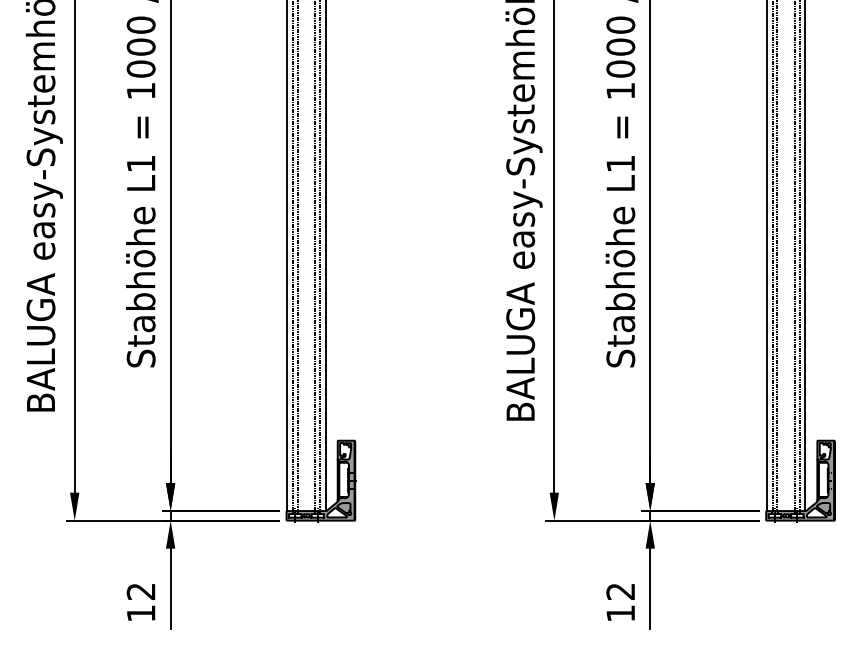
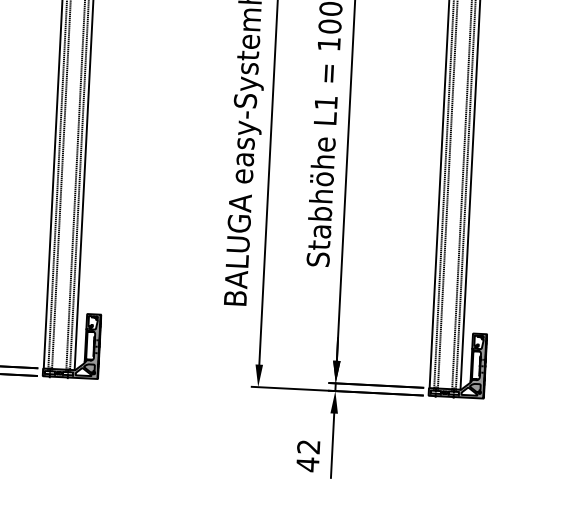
text: (620, 613) -> (307, 464), 12 -> 42

